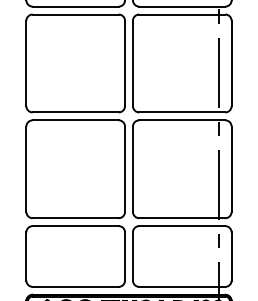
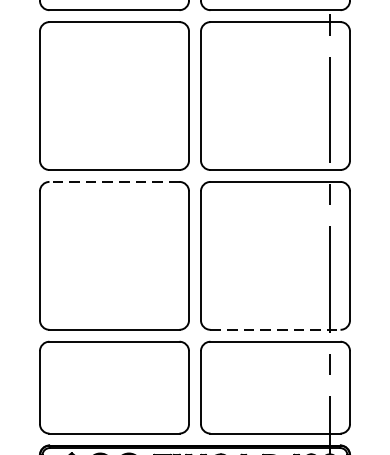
line: (75, 120) -> (114, 182), solid -> dashed
line: (182, 218) -> (275, 330), solid -> dashed

